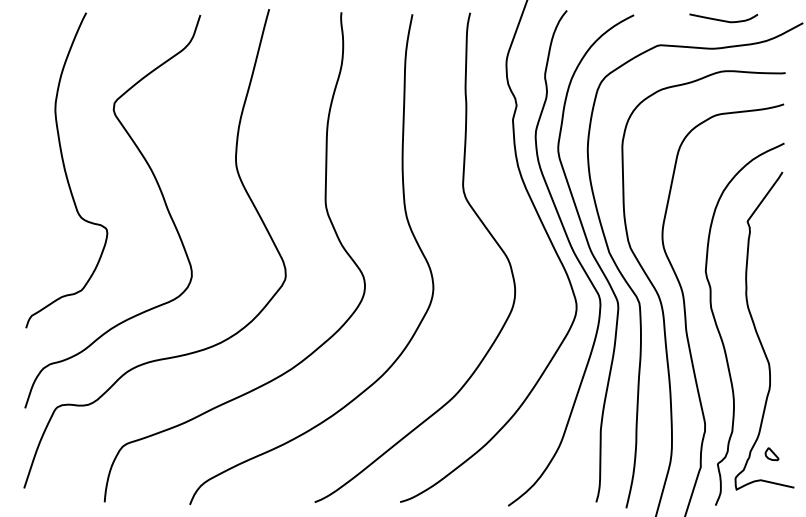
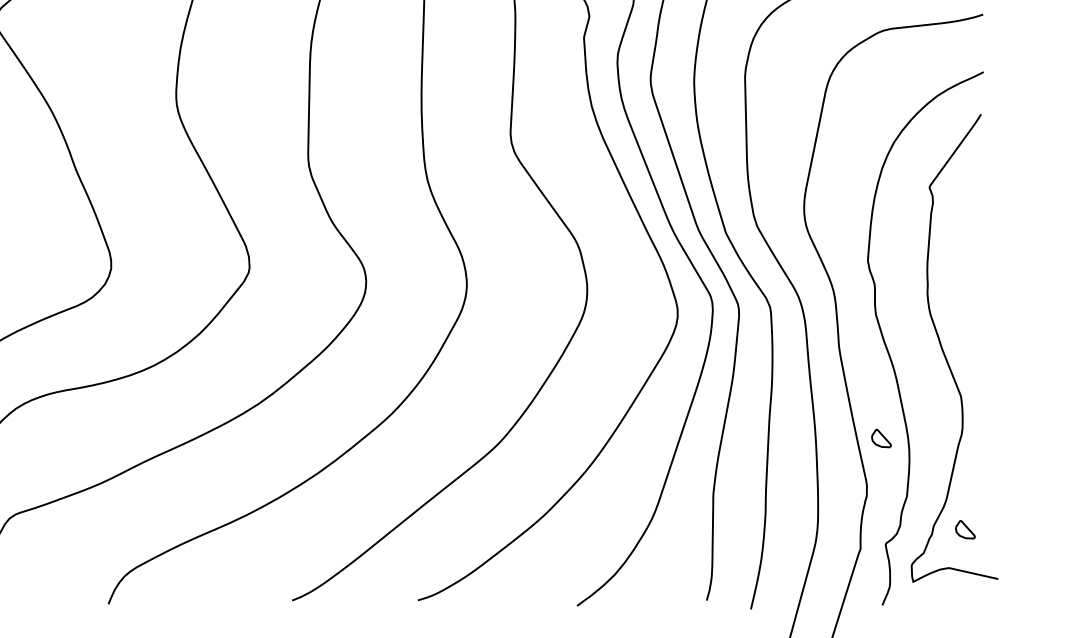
part: (714, 392) -> (880, 438), added

